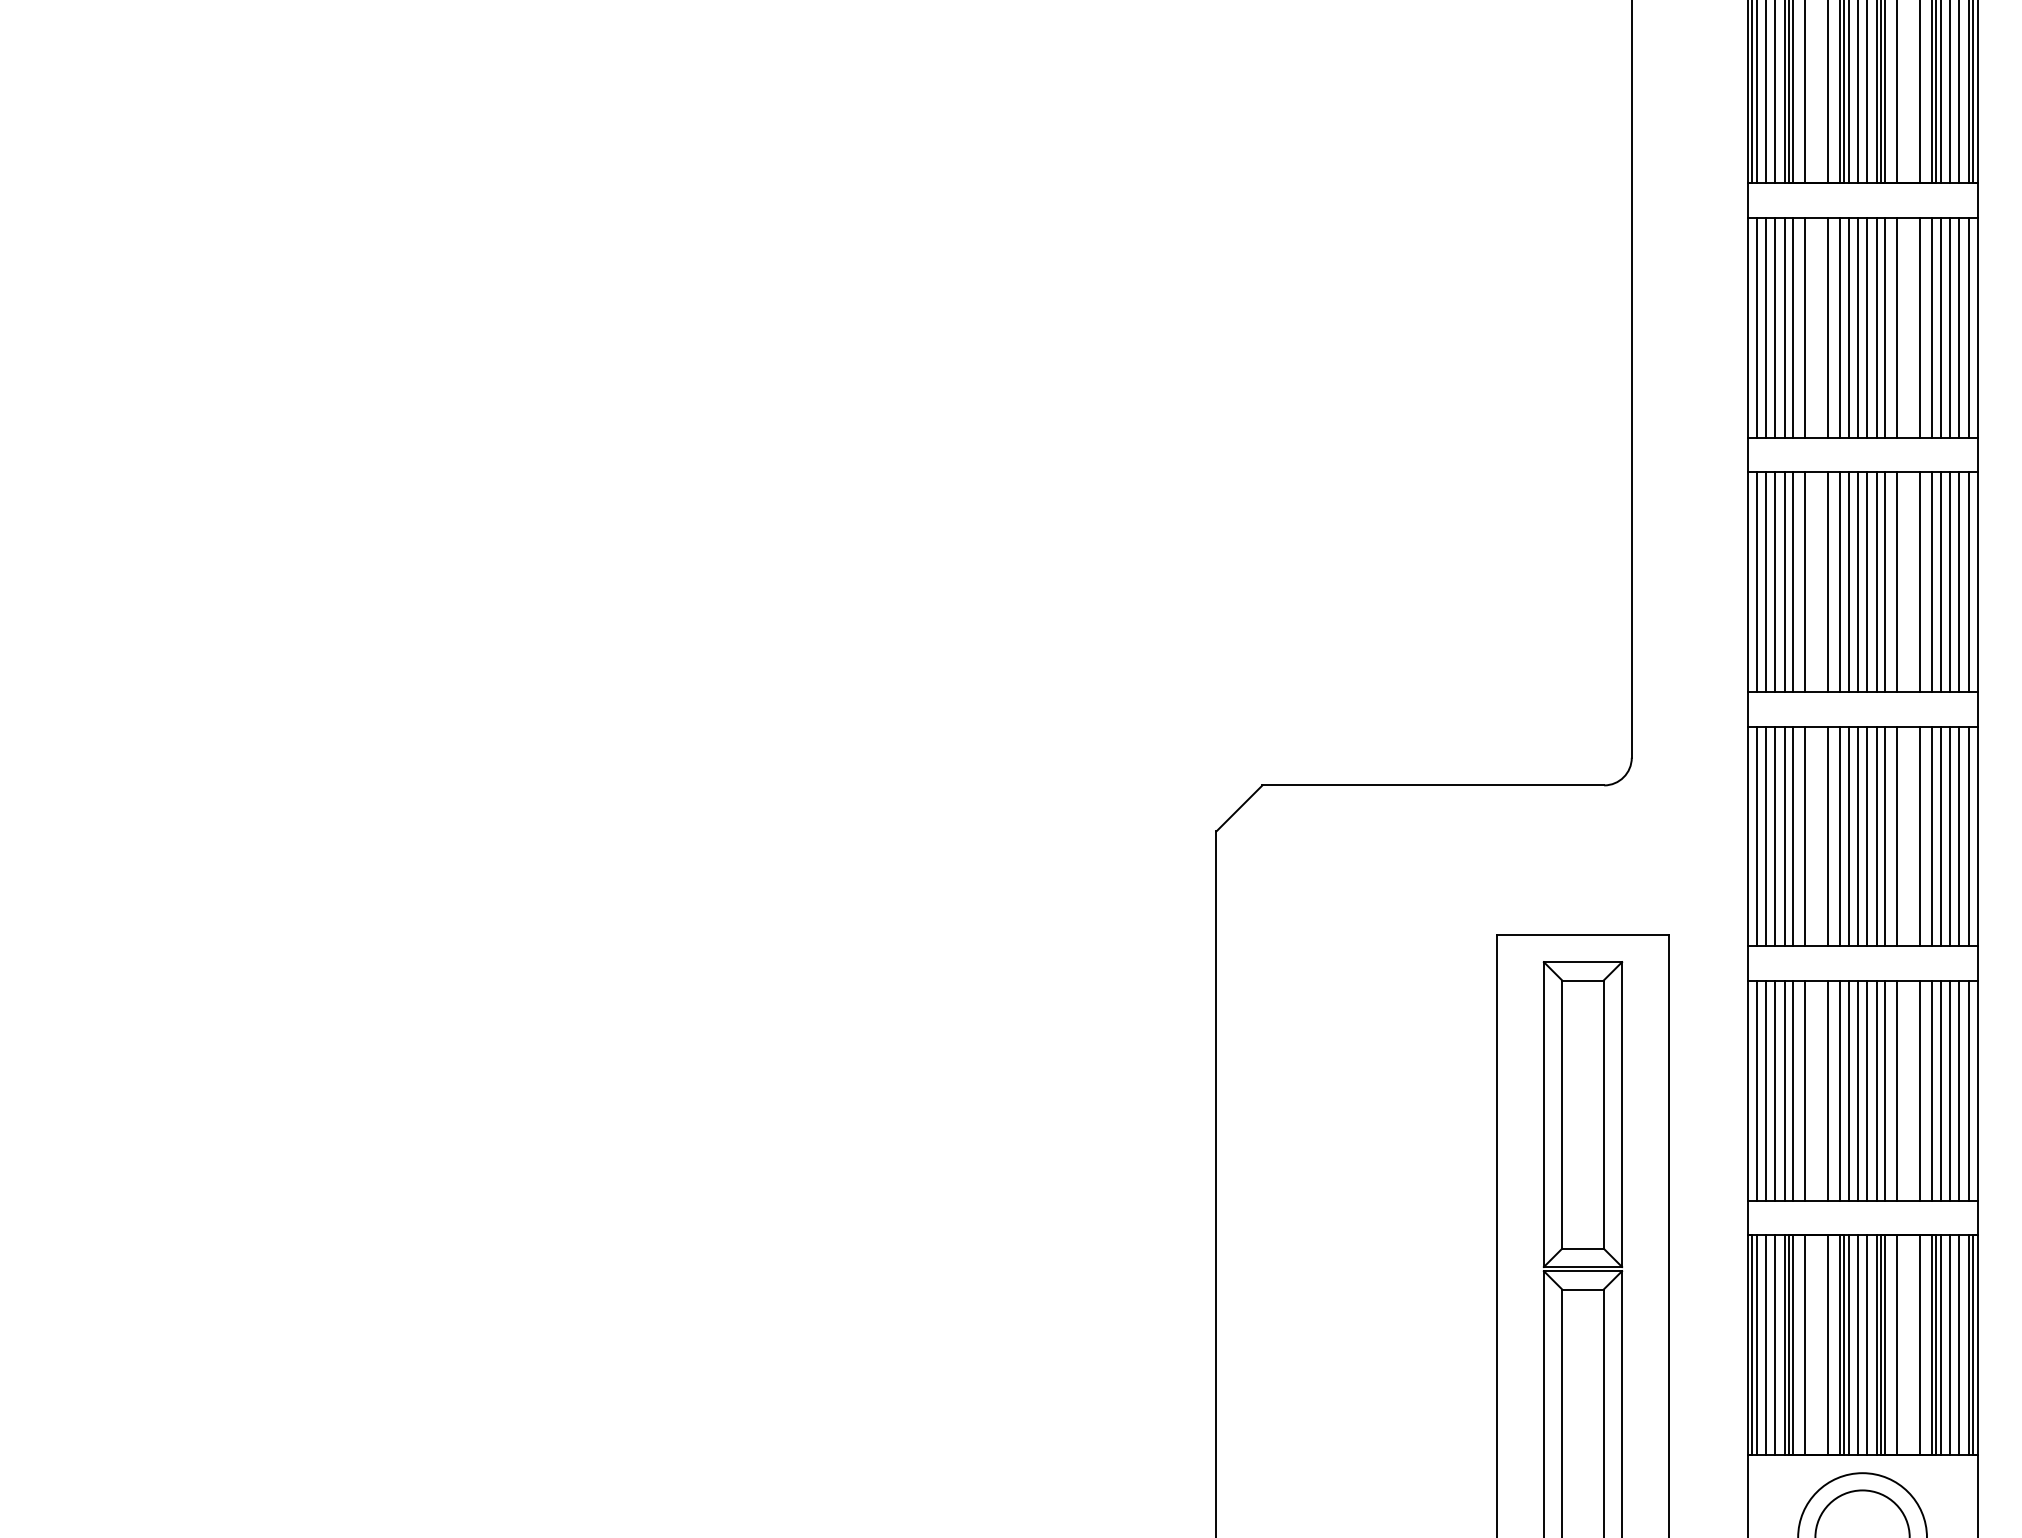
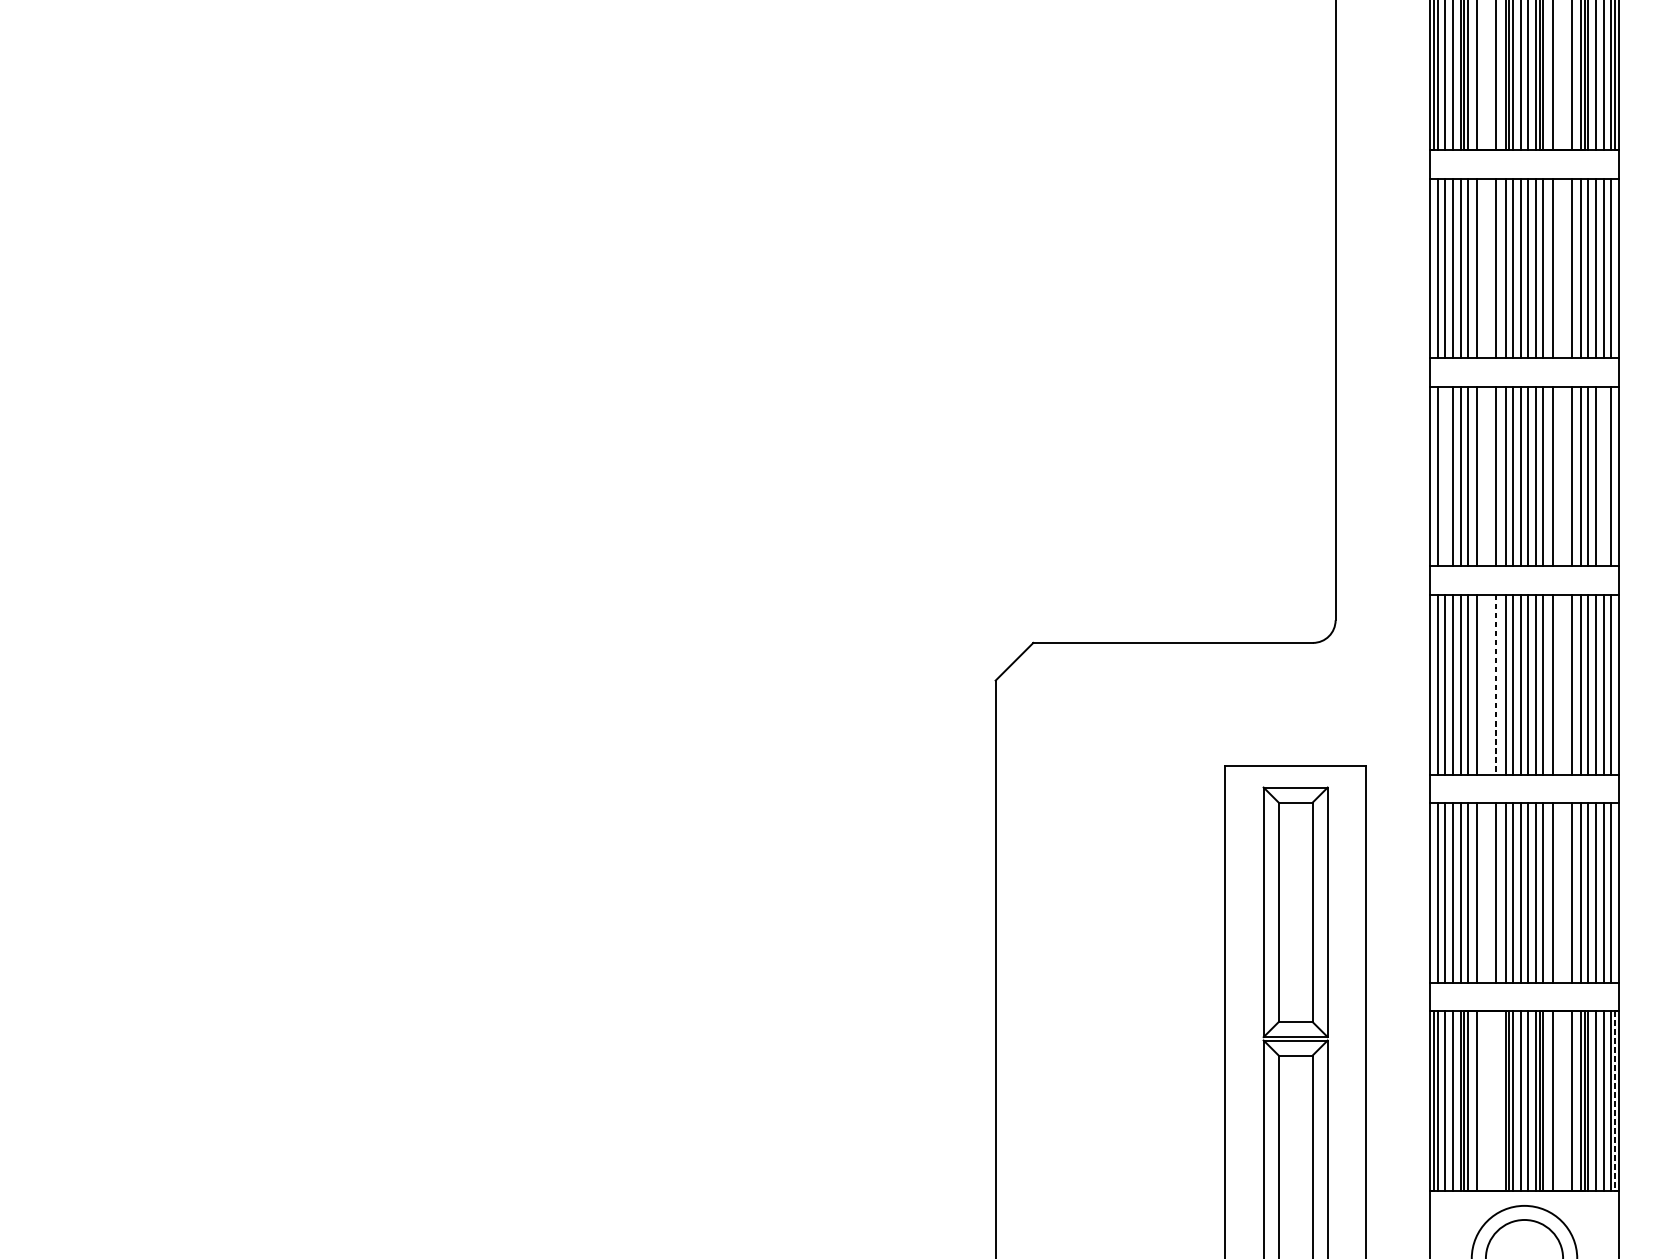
line: (1765, 582) -> (1445, 476), removed
line: (1959, 582) -> (1603, 476), removed
line: (1828, 836) -> (1496, 684), solid -> dashed
line: (1828, 1344) -> (1496, 1100), removed
line: (1973, 1344) -> (1615, 1100), solid -> dashed

